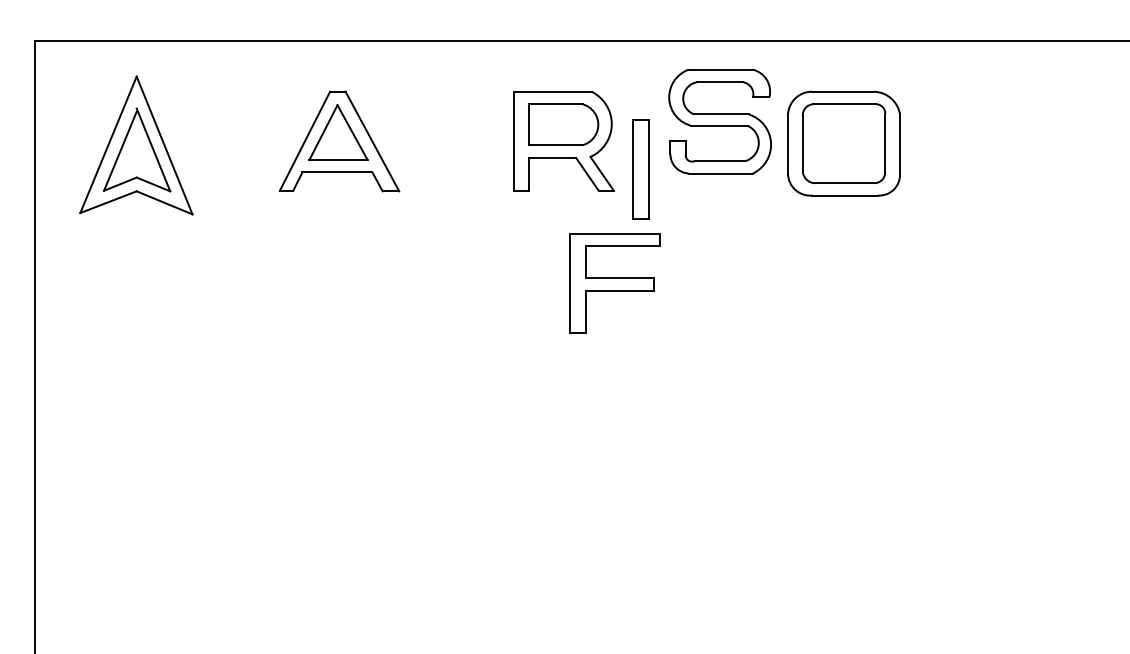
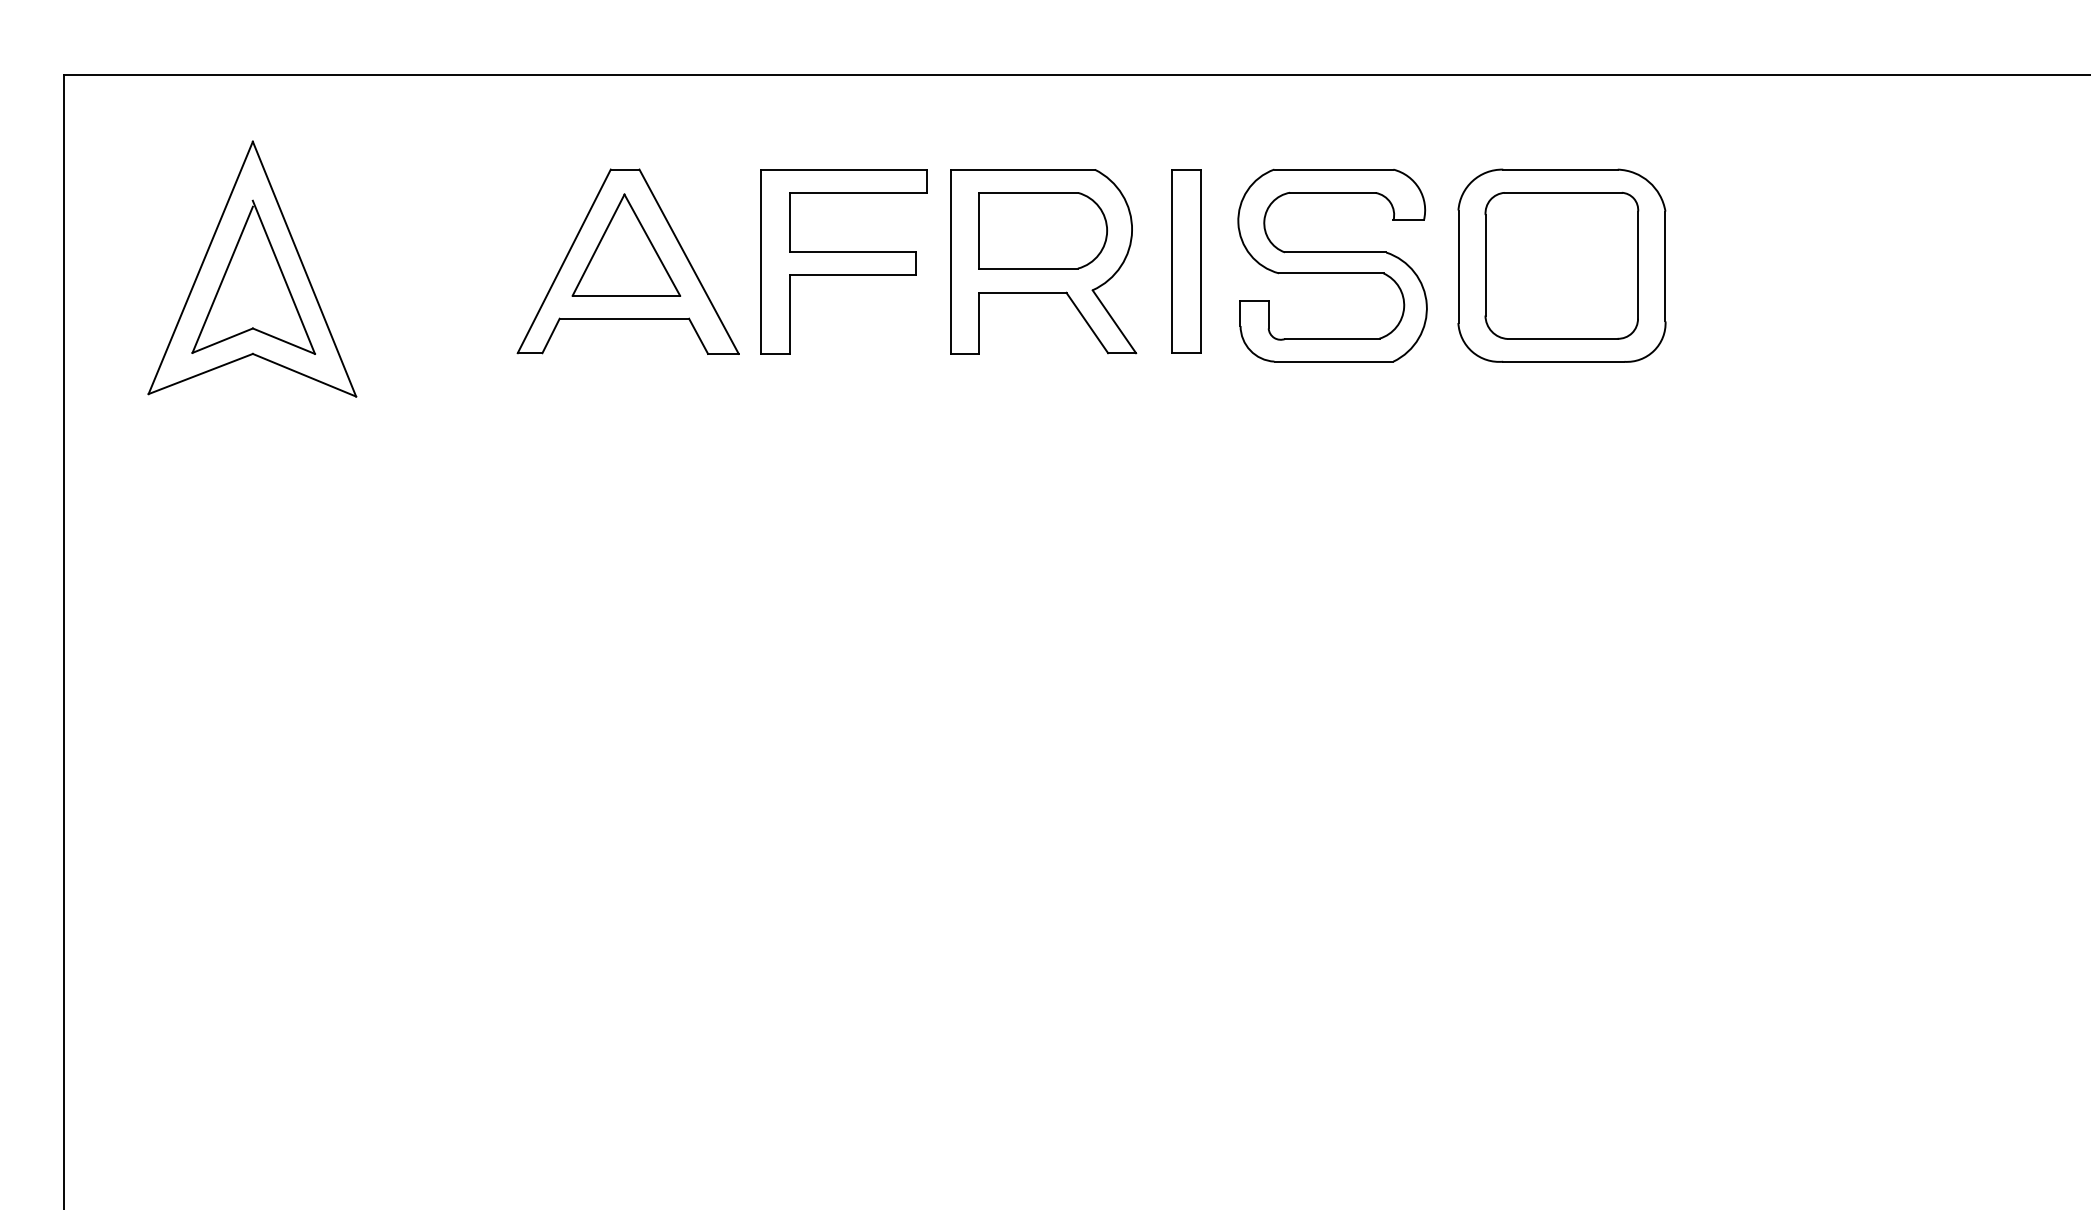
part: (719, 121) -> (1331, 265), moved
part: (640, 169) -> (1185, 261), moved
part: (614, 283) -> (842, 261), moved

